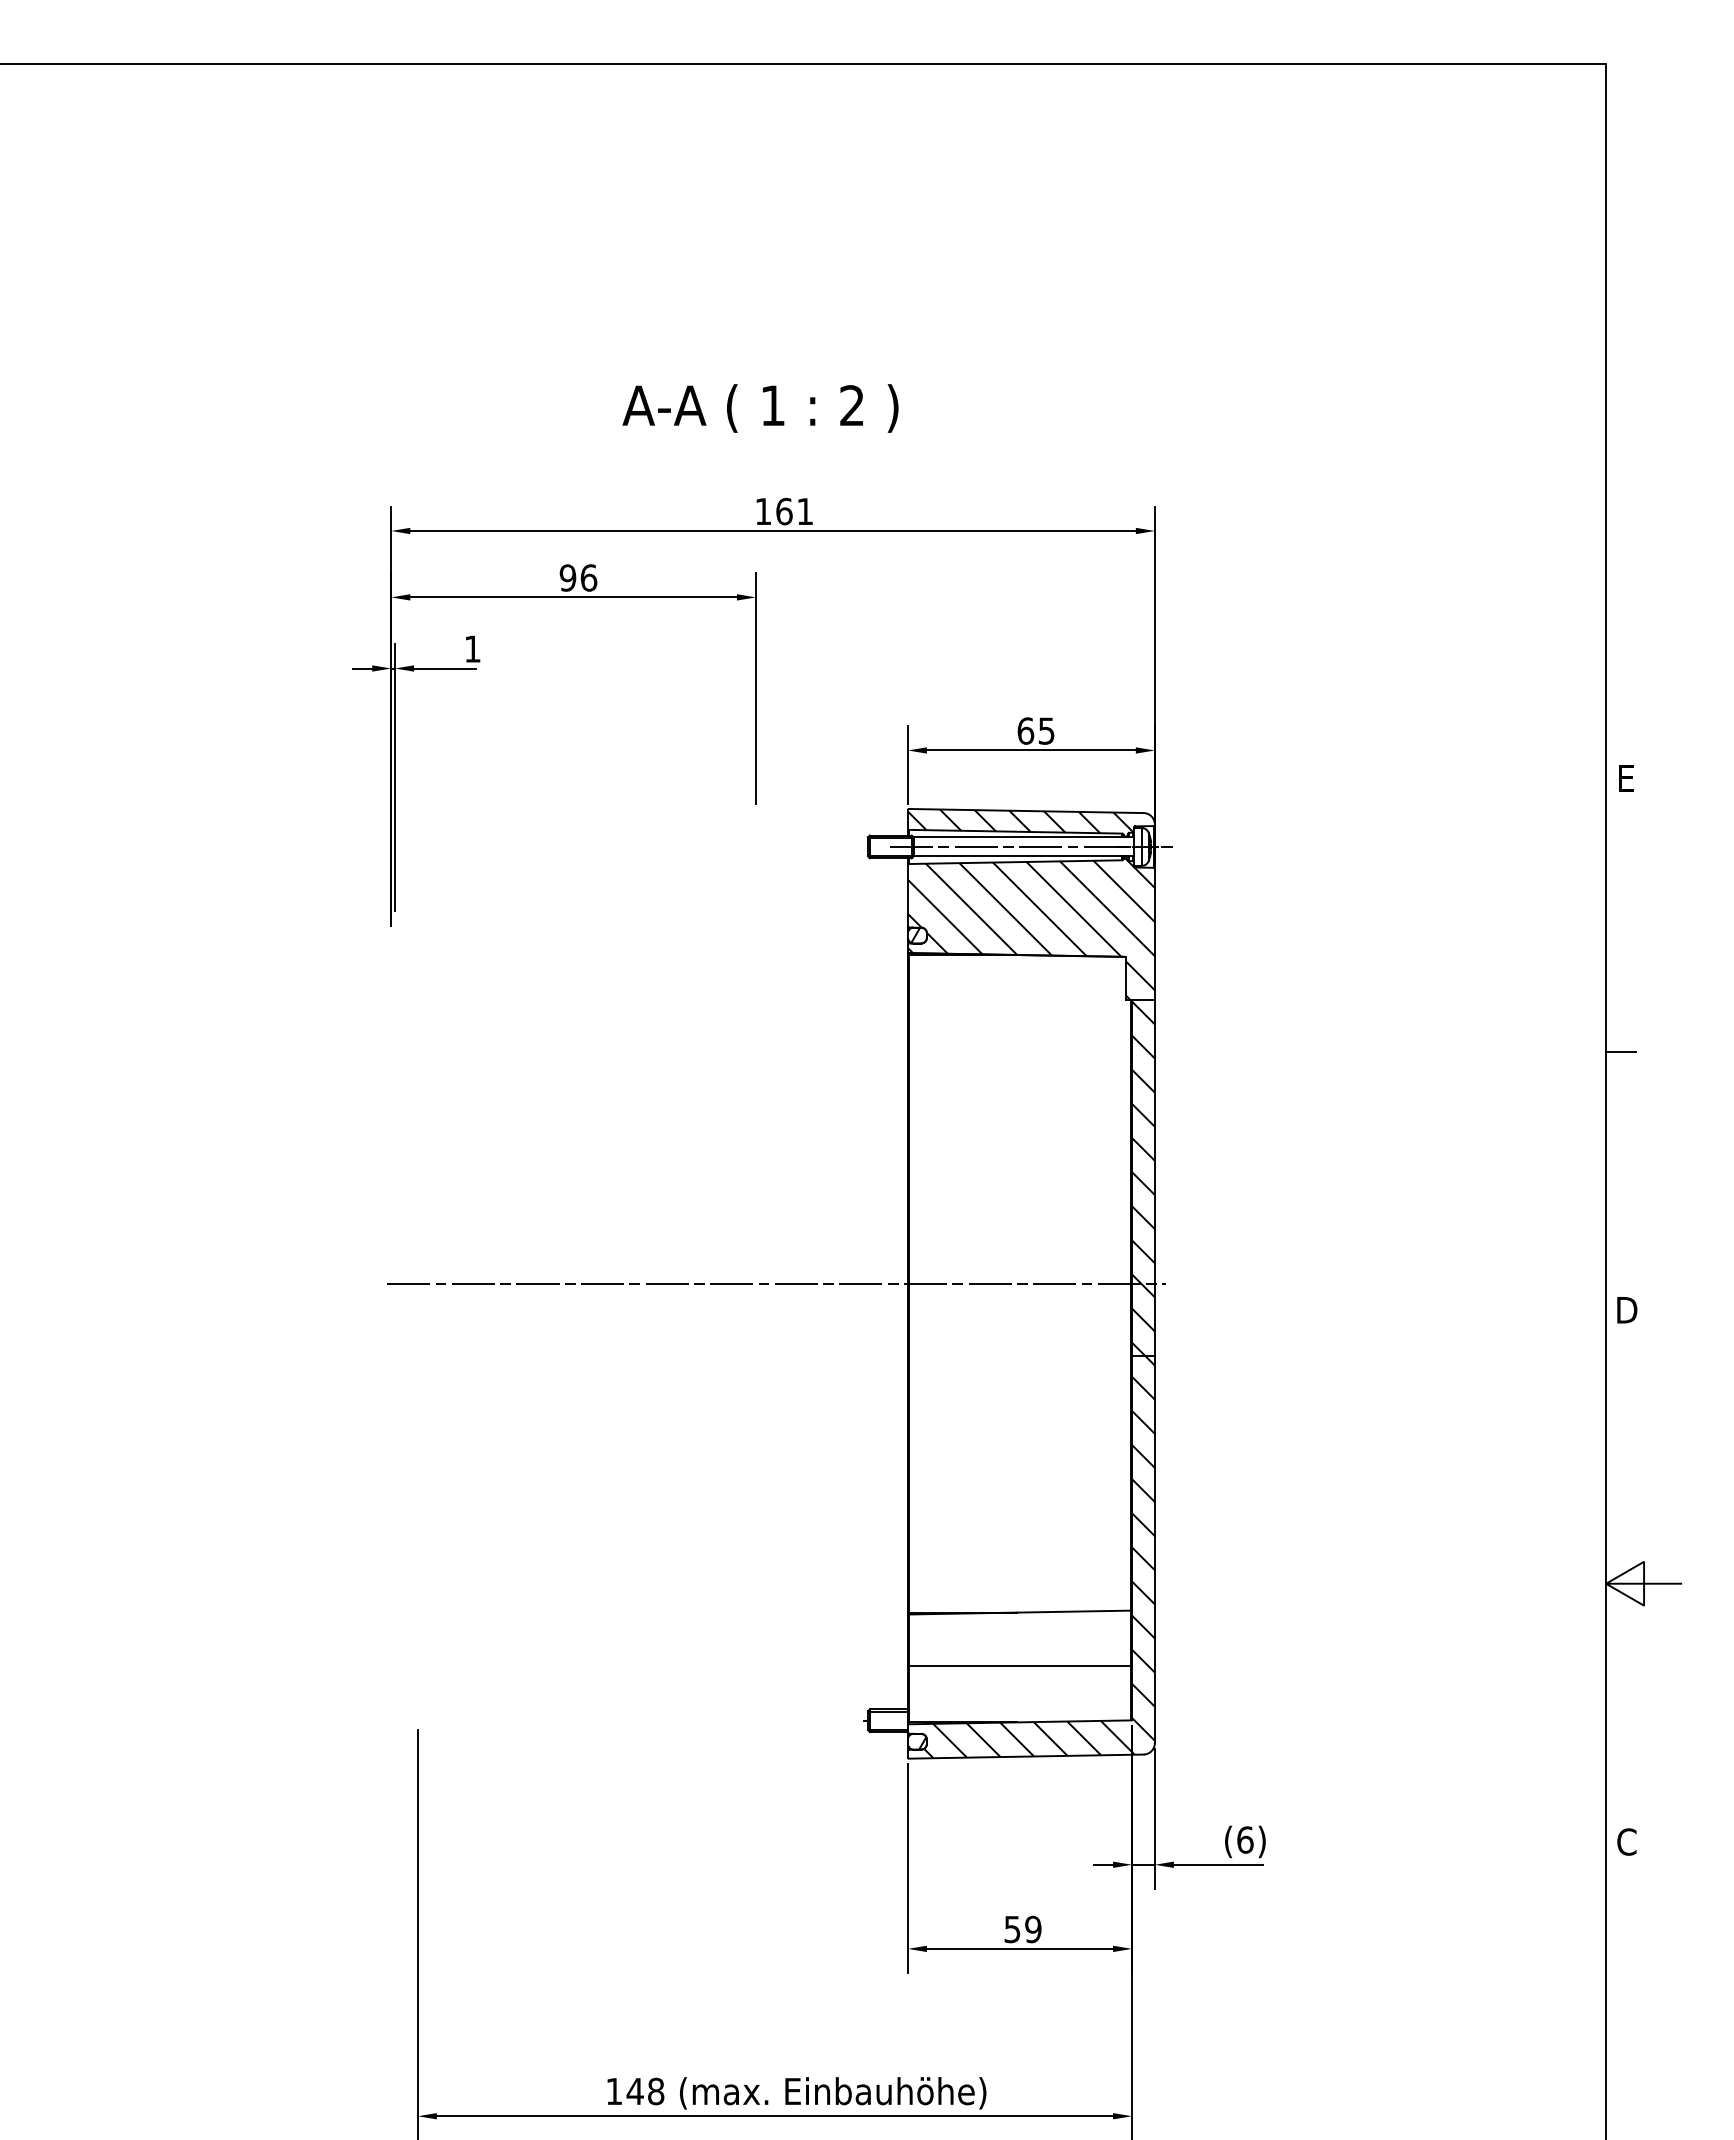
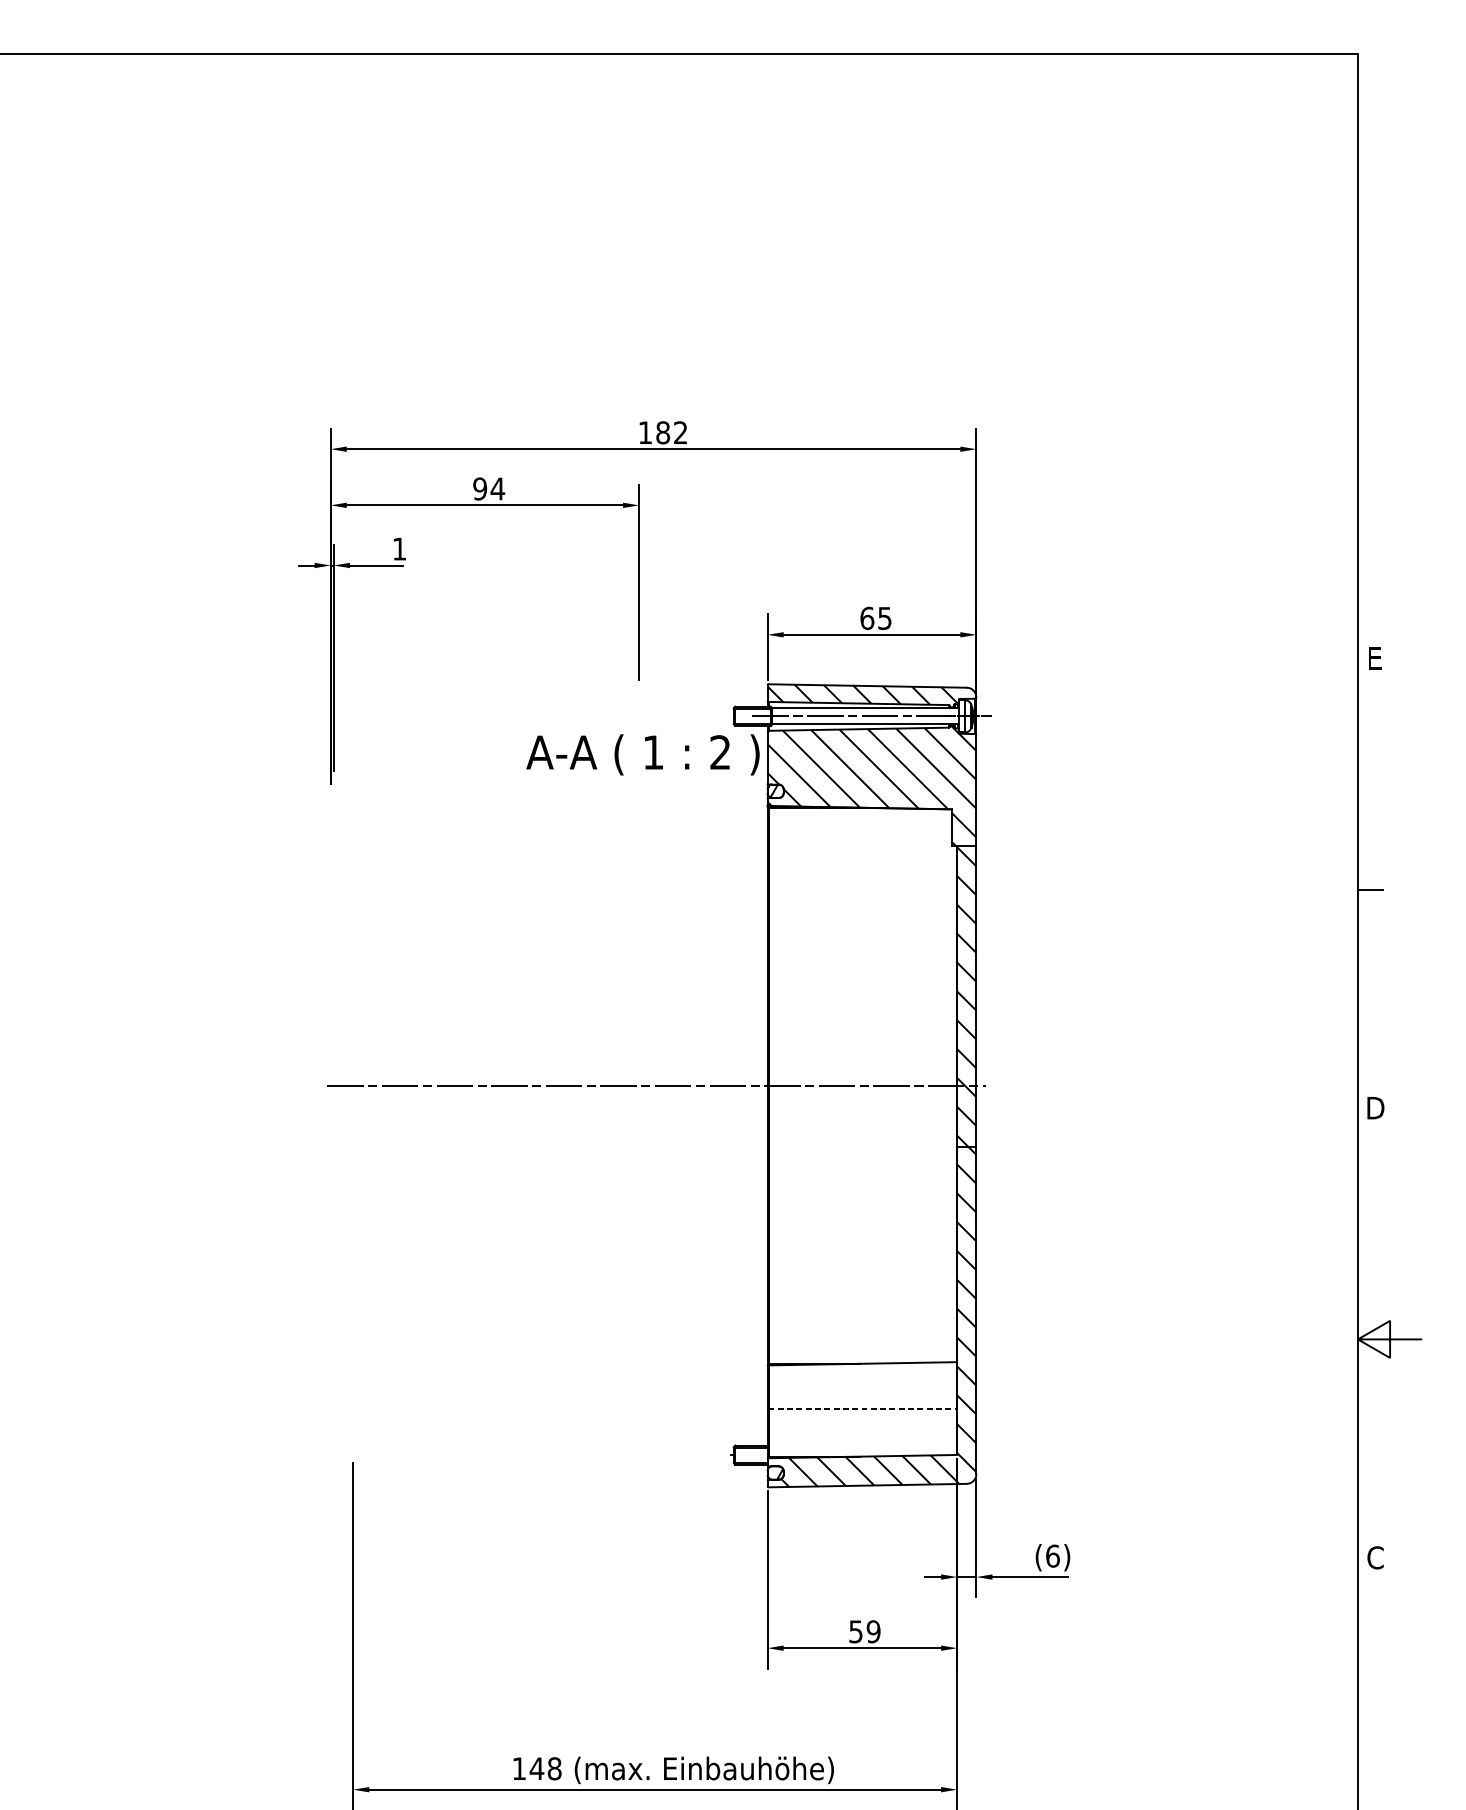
text: (760, 408) -> (642, 754), moved
text: (794, 511) -> (671, 432), 161 -> 182
text: (588, 577) -> (497, 488), 96 -> 94
line: (1020, 1665) -> (862, 1408), solid -> dashed

